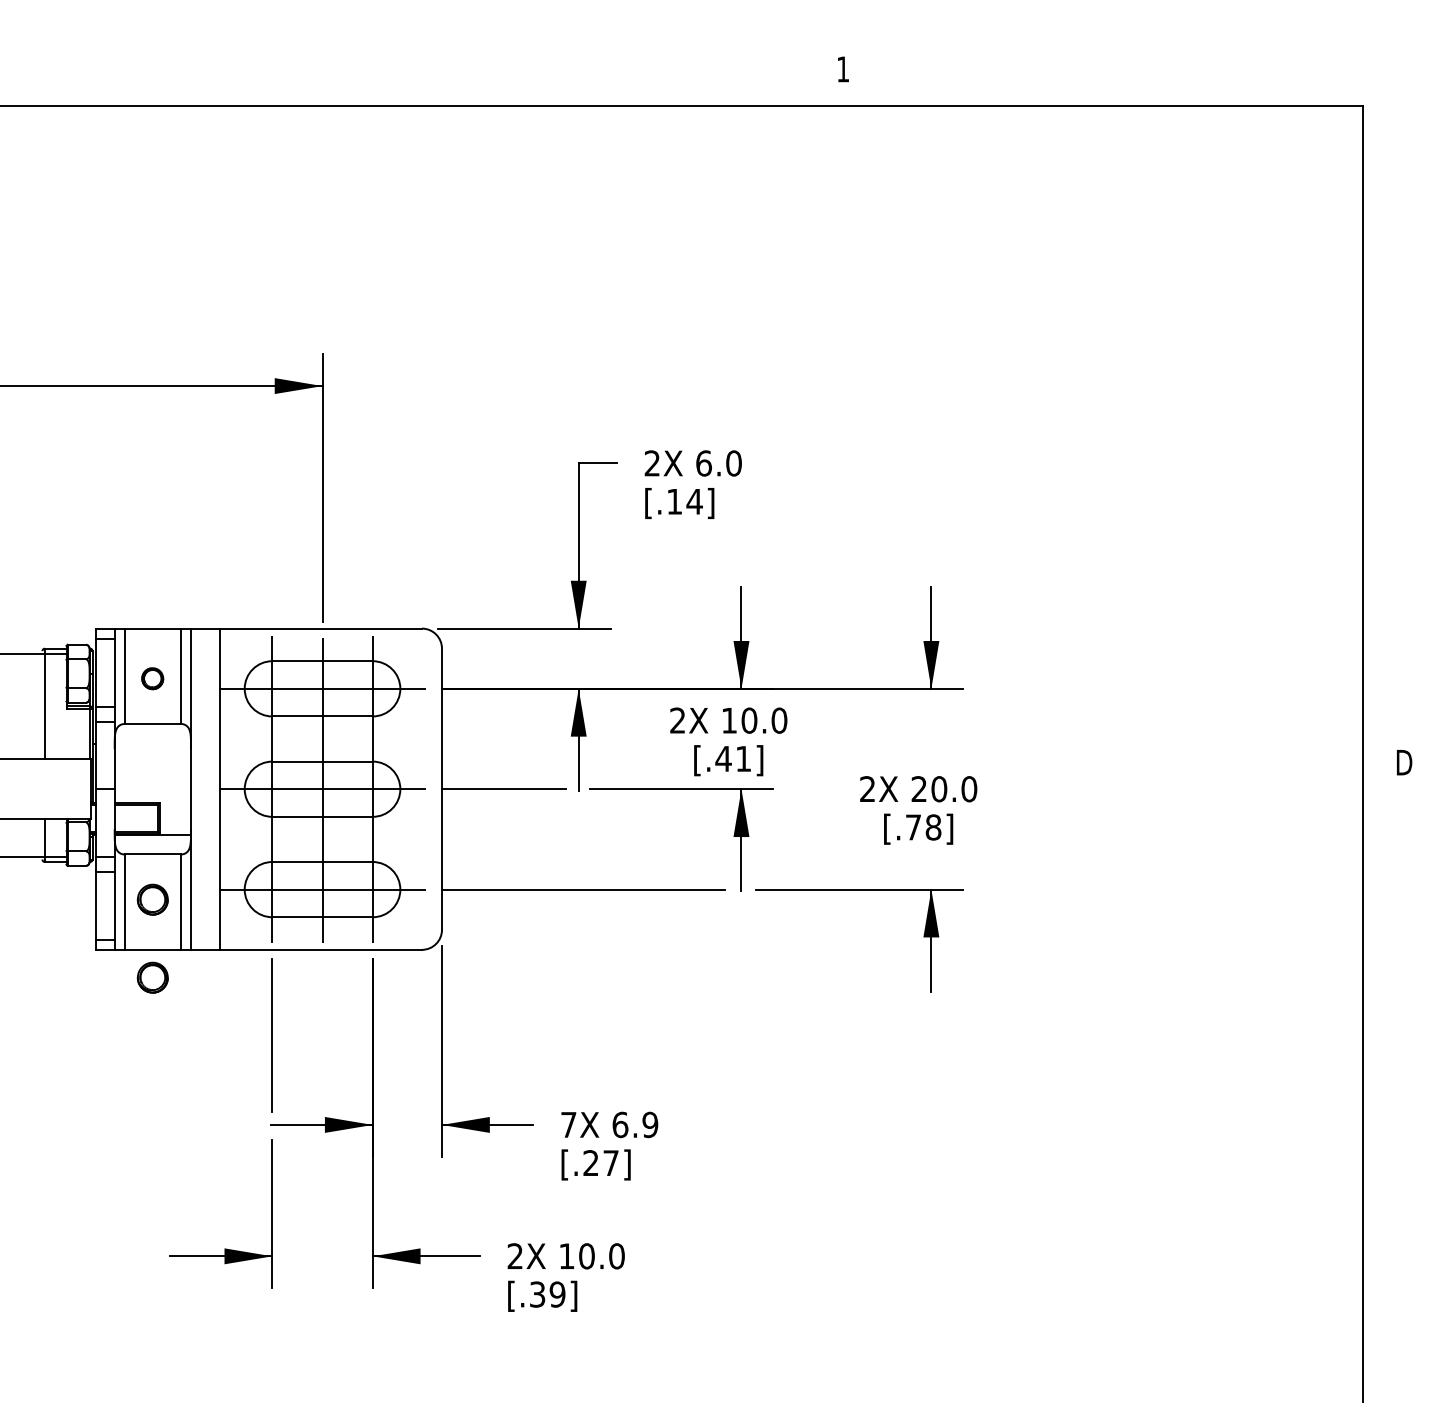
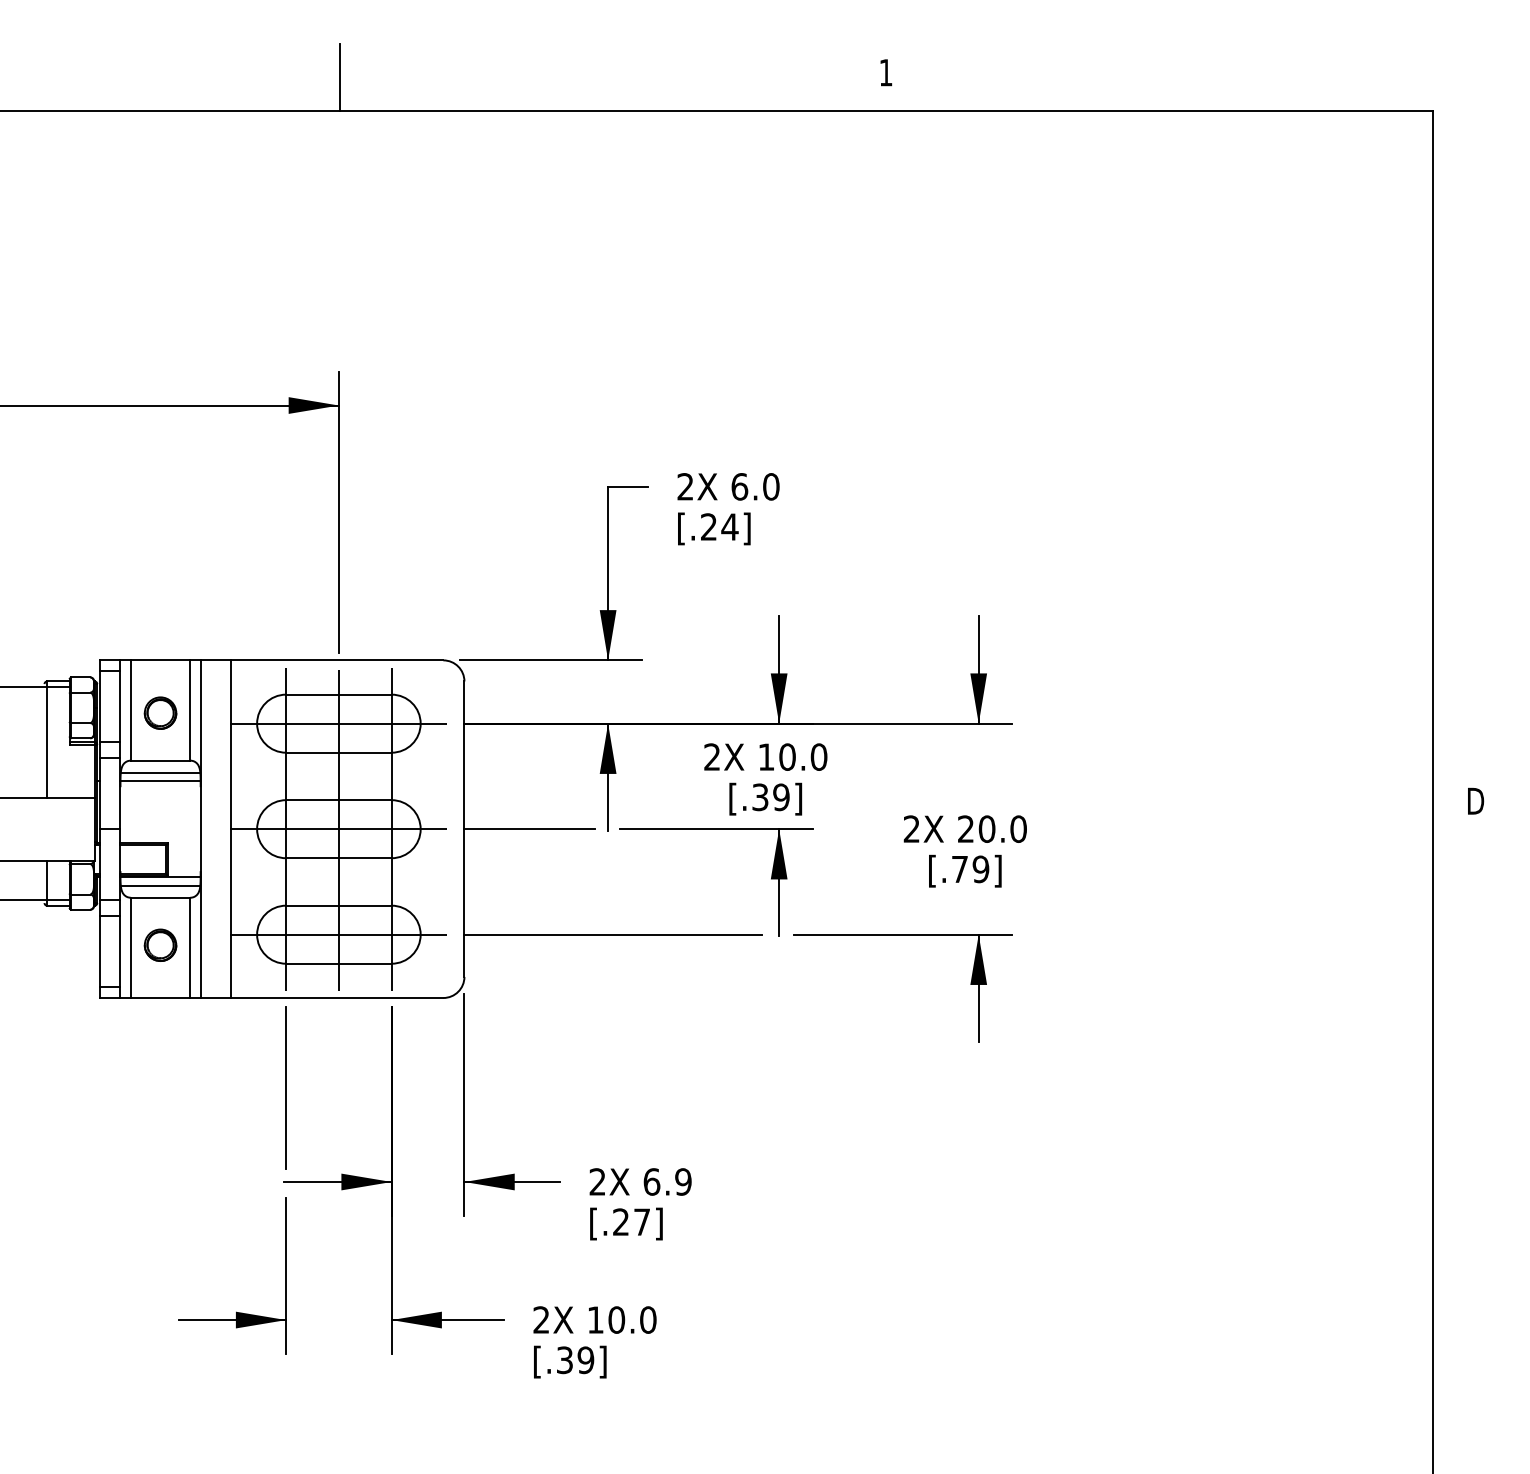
line: (324, 74) -> (340, 78), added
text: (674, 501) -> (708, 526), [.14] -> [.24]
part: (152, 678) -> (160, 712), size x1.43
line: (152, 735) -> (160, 772), added
line: (152, 743) -> (160, 781), added
text: (733, 758) -> (770, 796), [.41] -> [.39]
text: (933, 827) -> (980, 869), [.78] -> [.79]
line: (152, 843) -> (160, 886), added
part: (152, 977) -> (160, 1027), removed
text: (568, 1124) -> (597, 1181), 7X -> 2X

